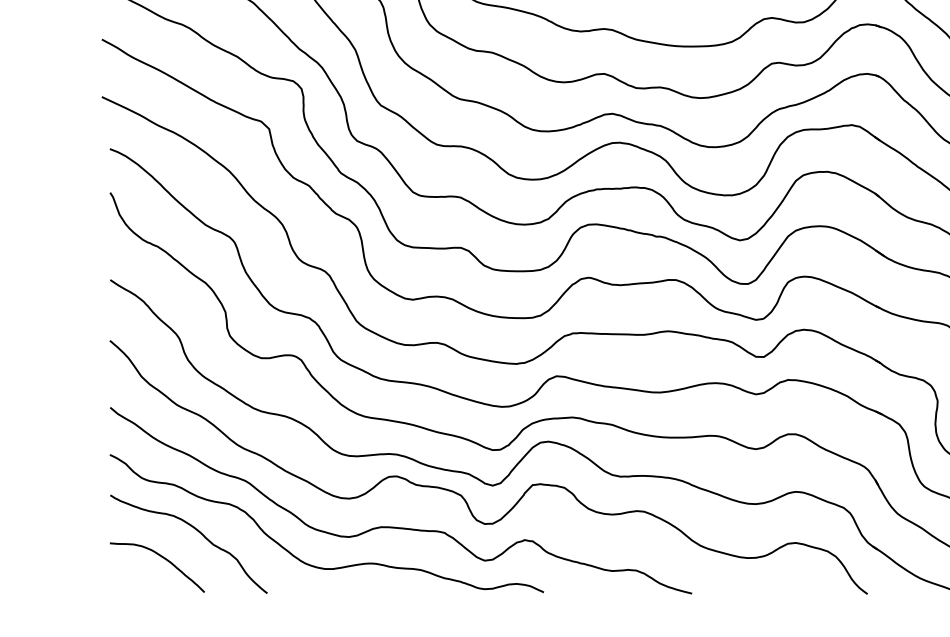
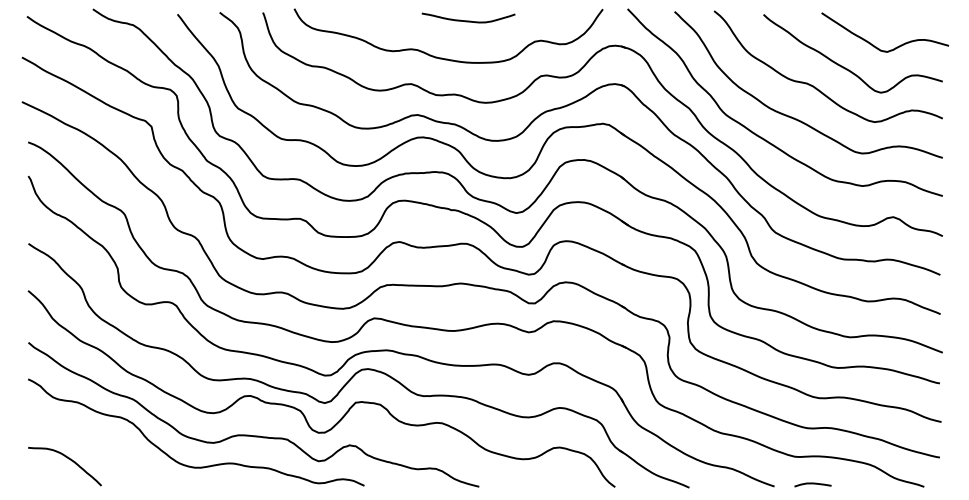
curve: (199, 533) -> (97, 440), removed

